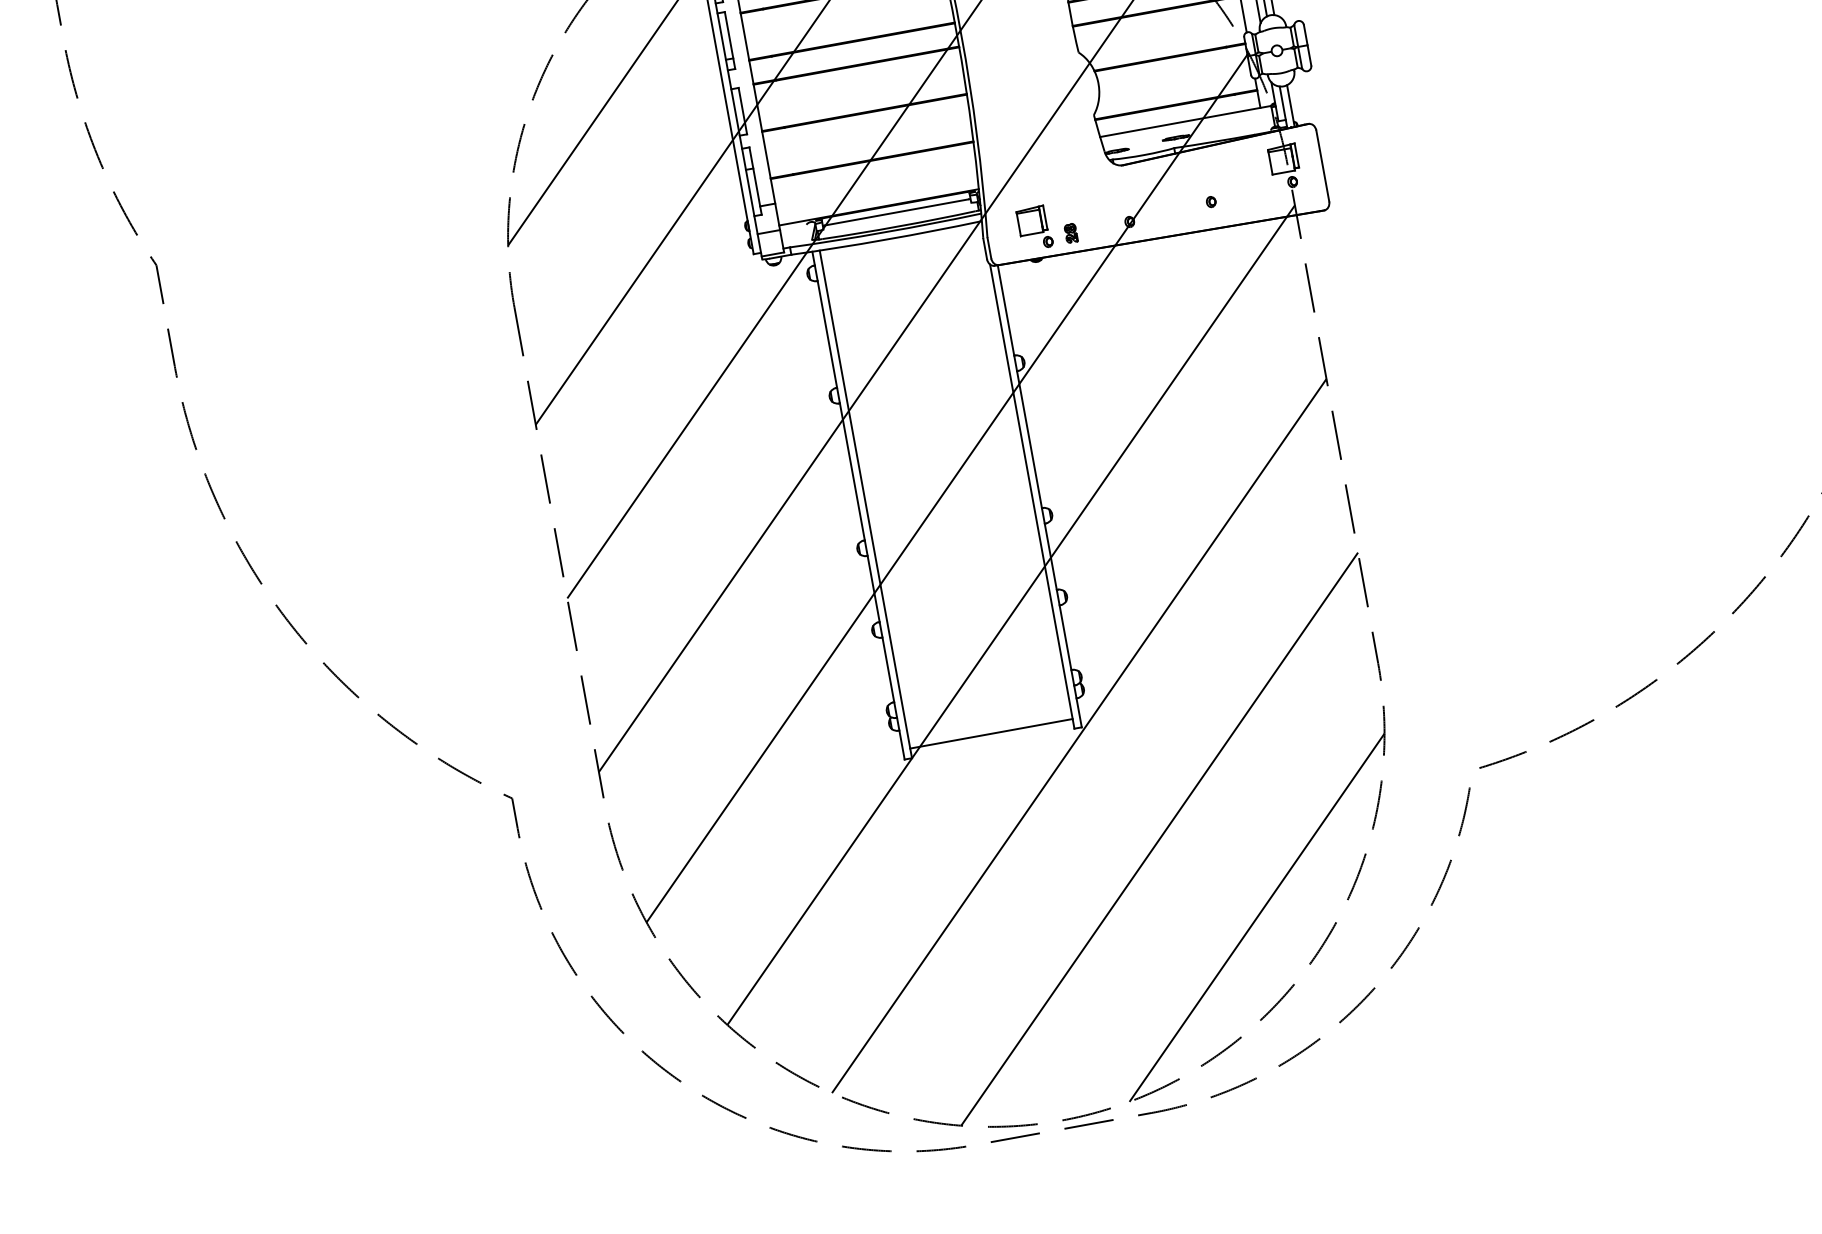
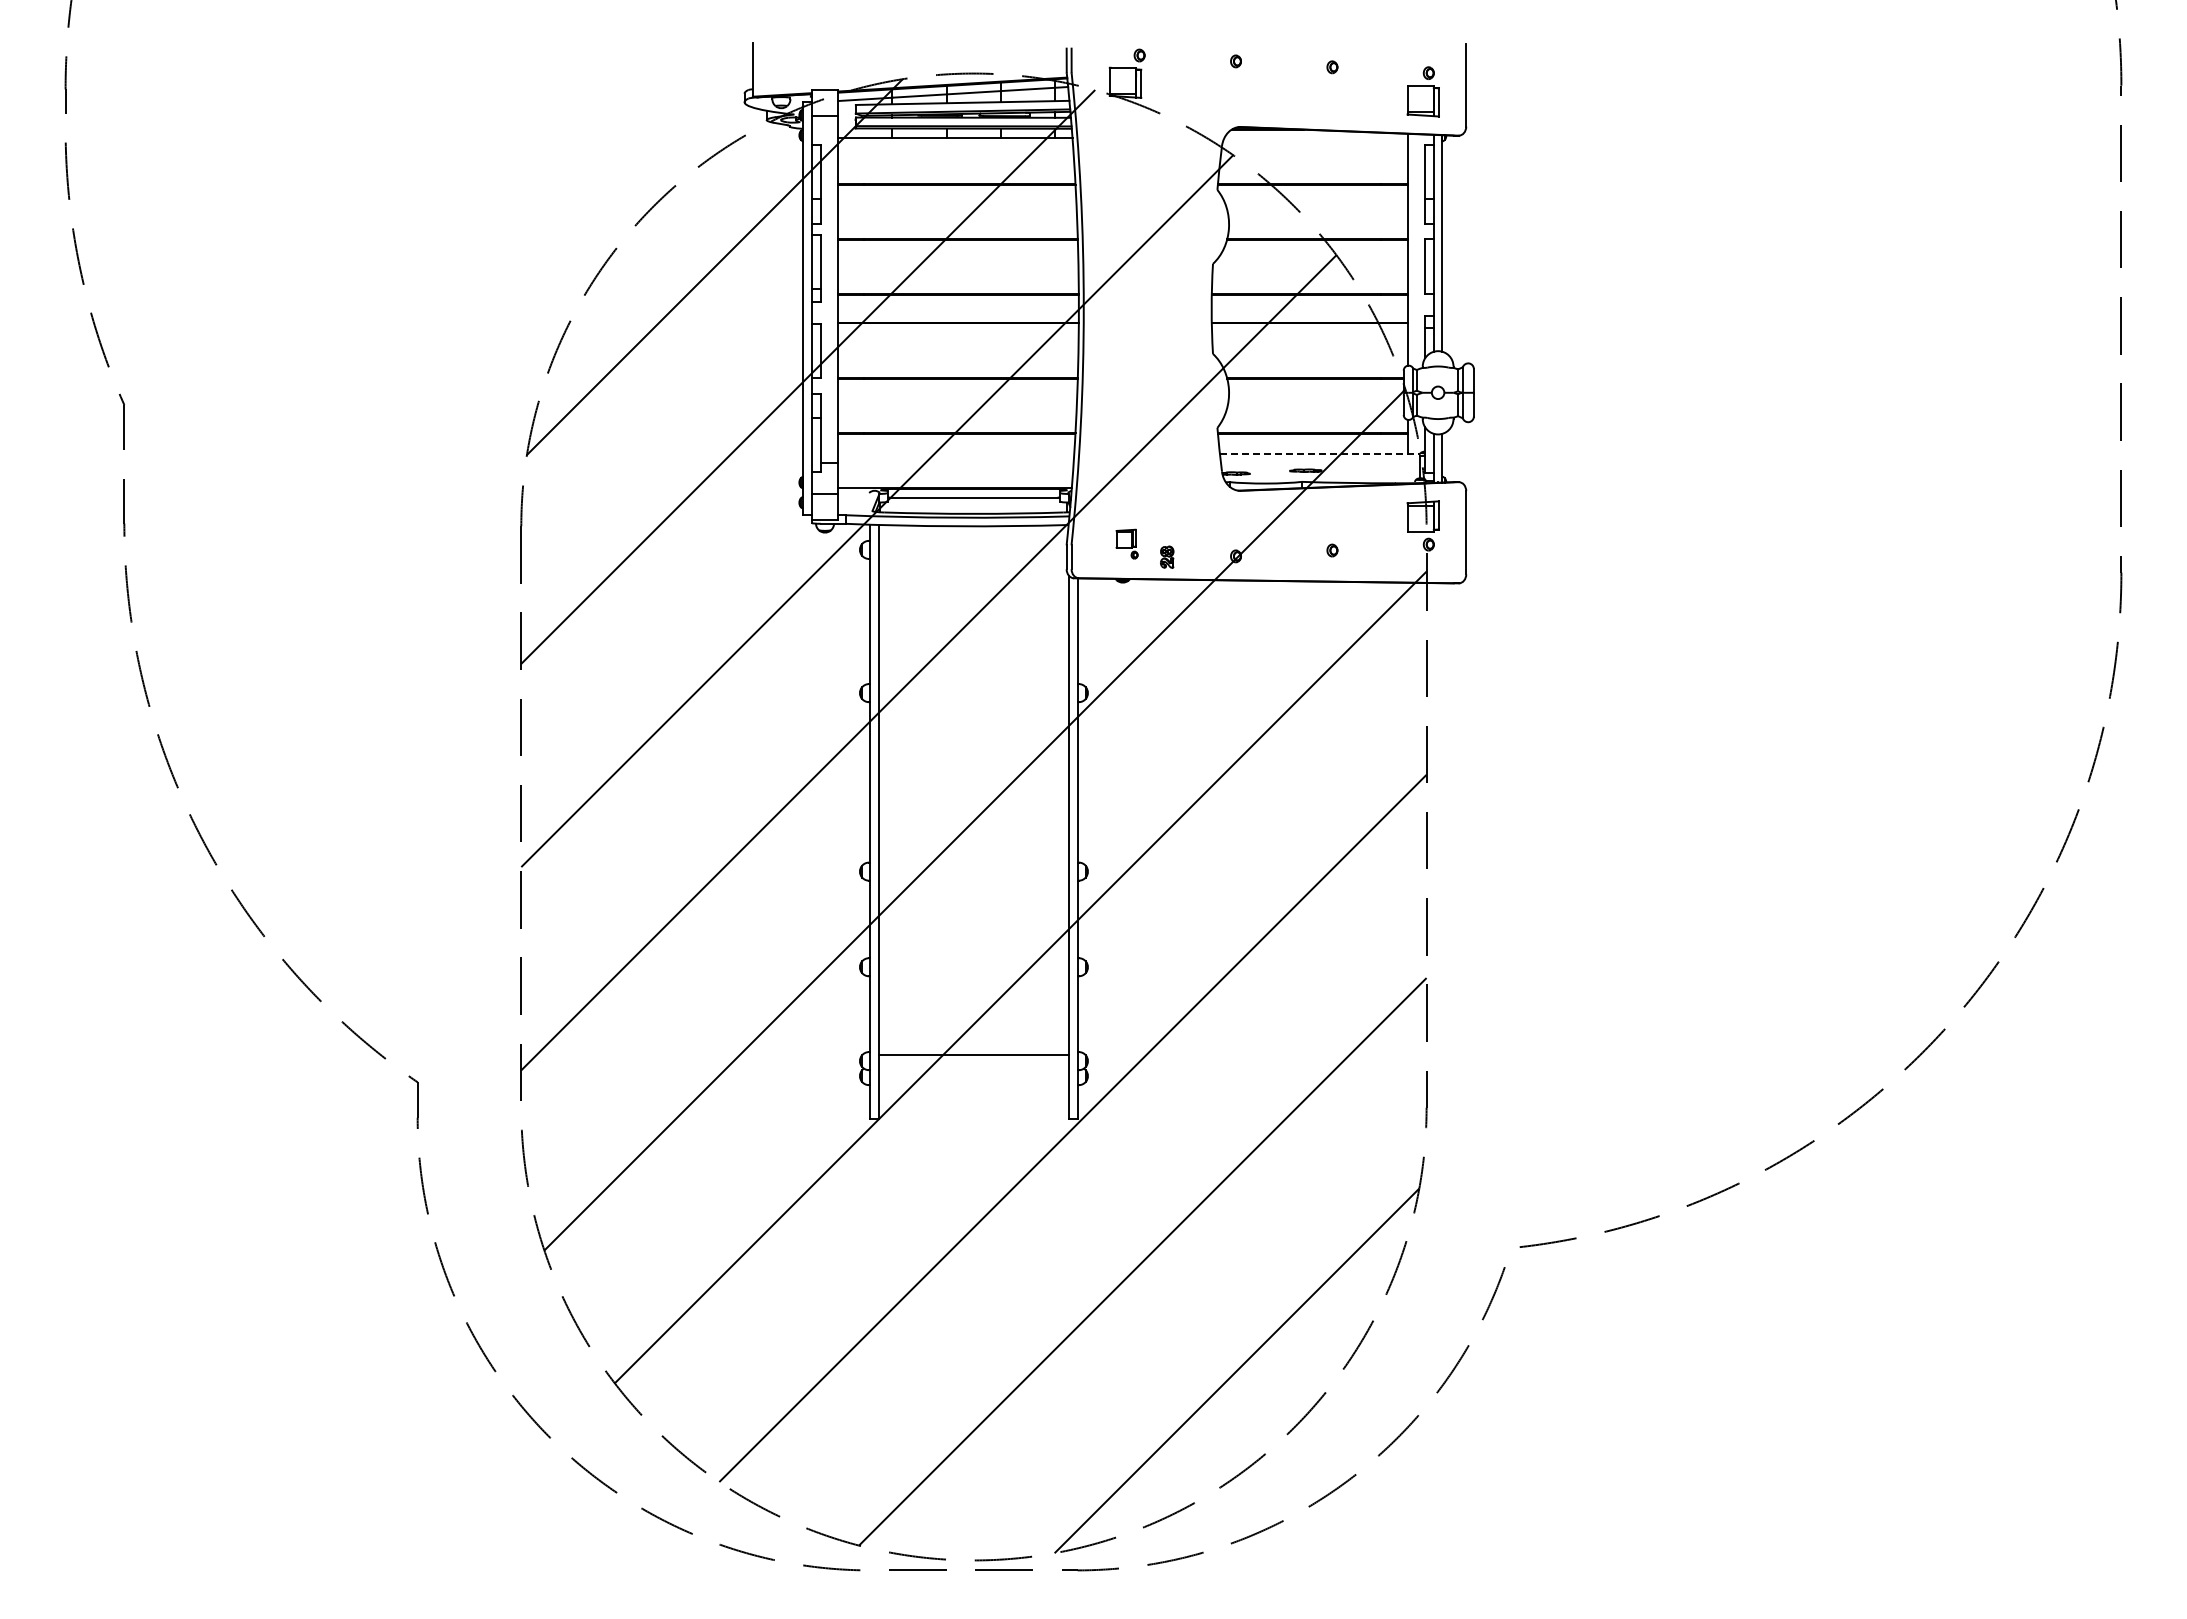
line: (1185, 121) -> (1319, 454), solid -> dashed
part: (1034, 228) -> (1126, 544), size x0.6
line: (991, 733) -> (973, 1054), moved

